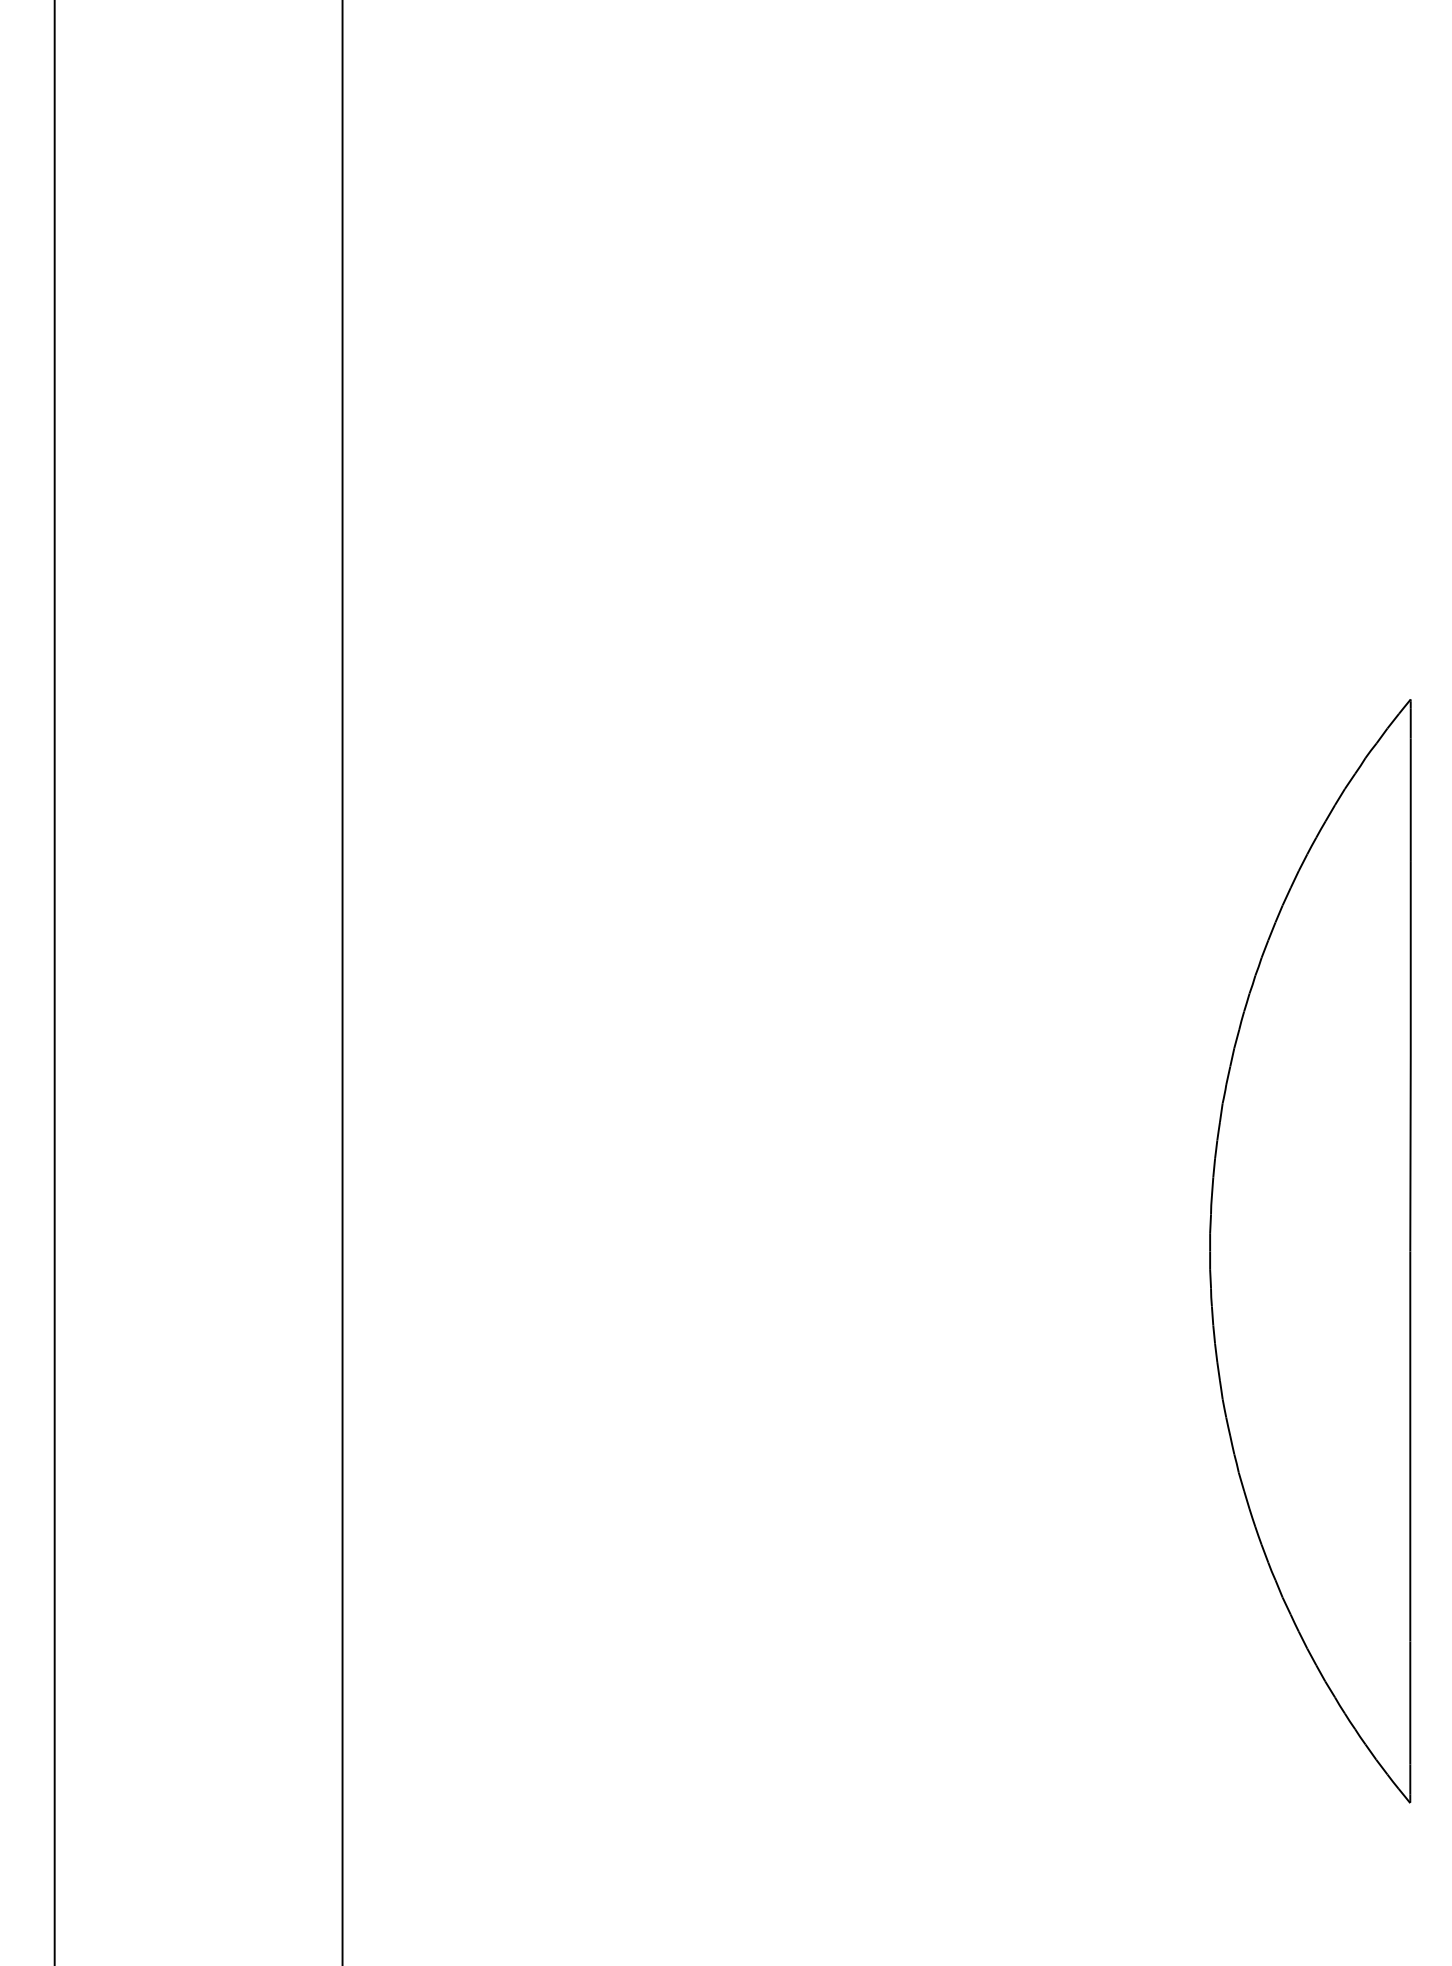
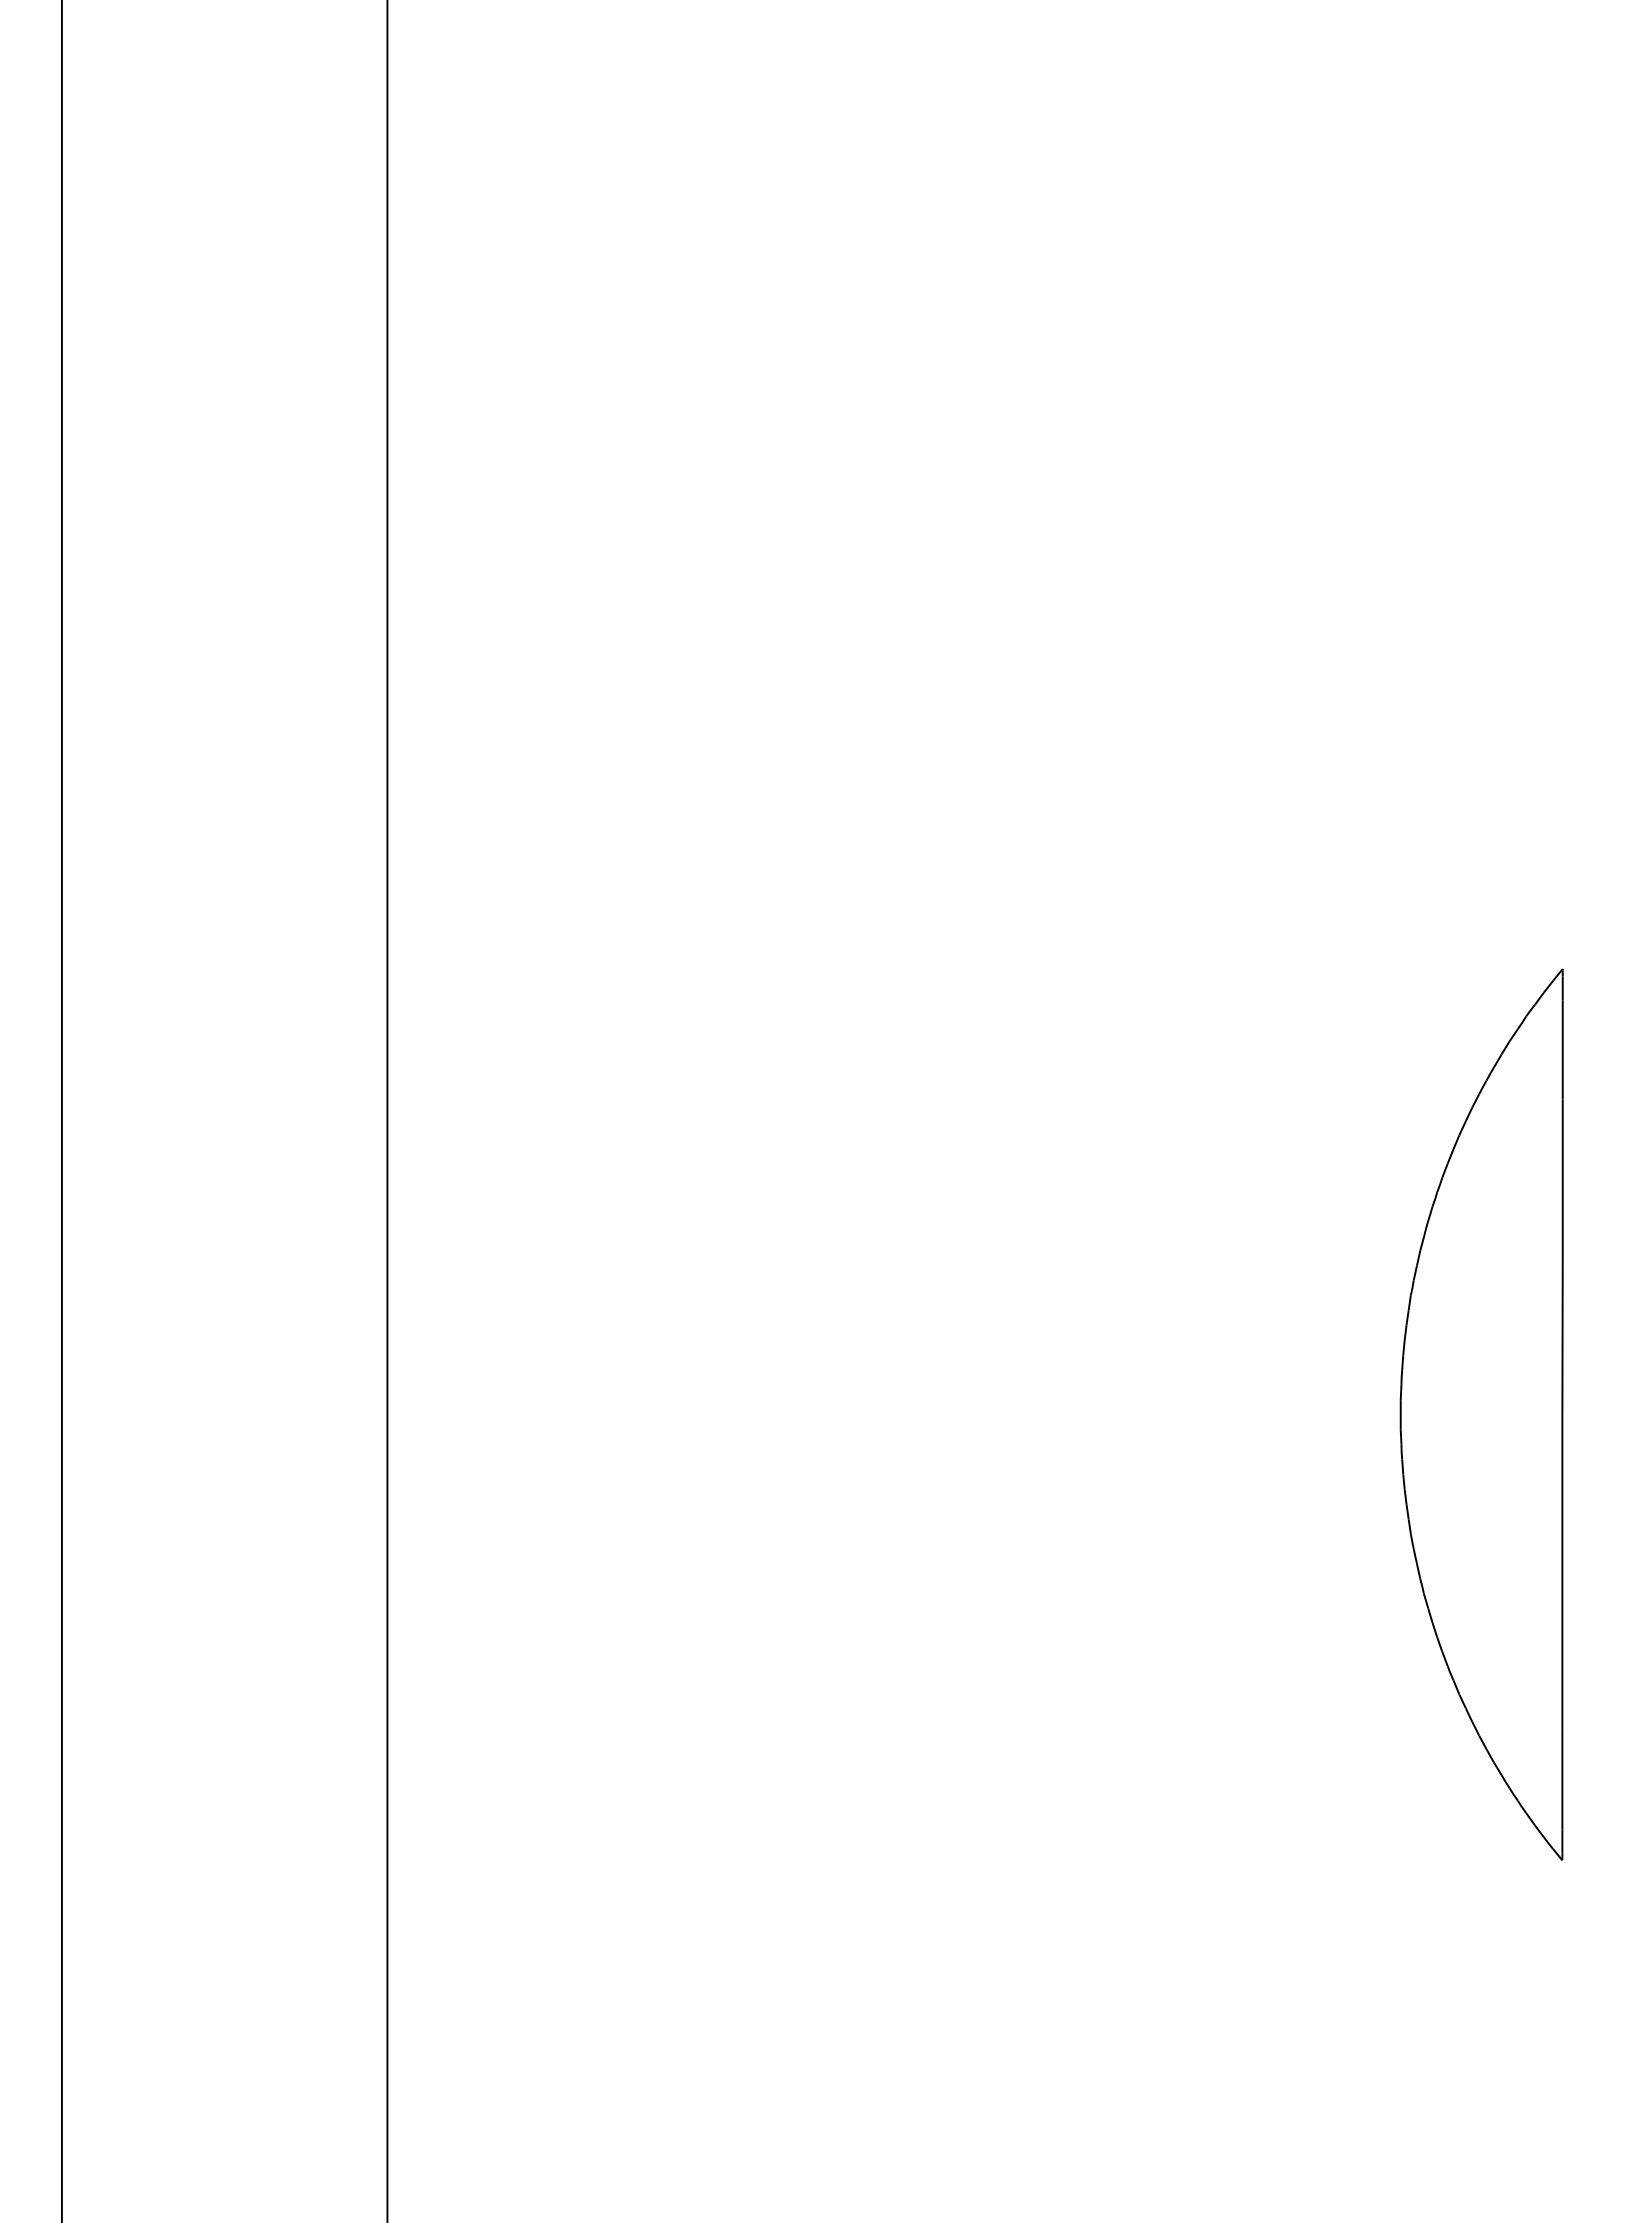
part: (1310, 1250) -> (1481, 1414), size x0.71

